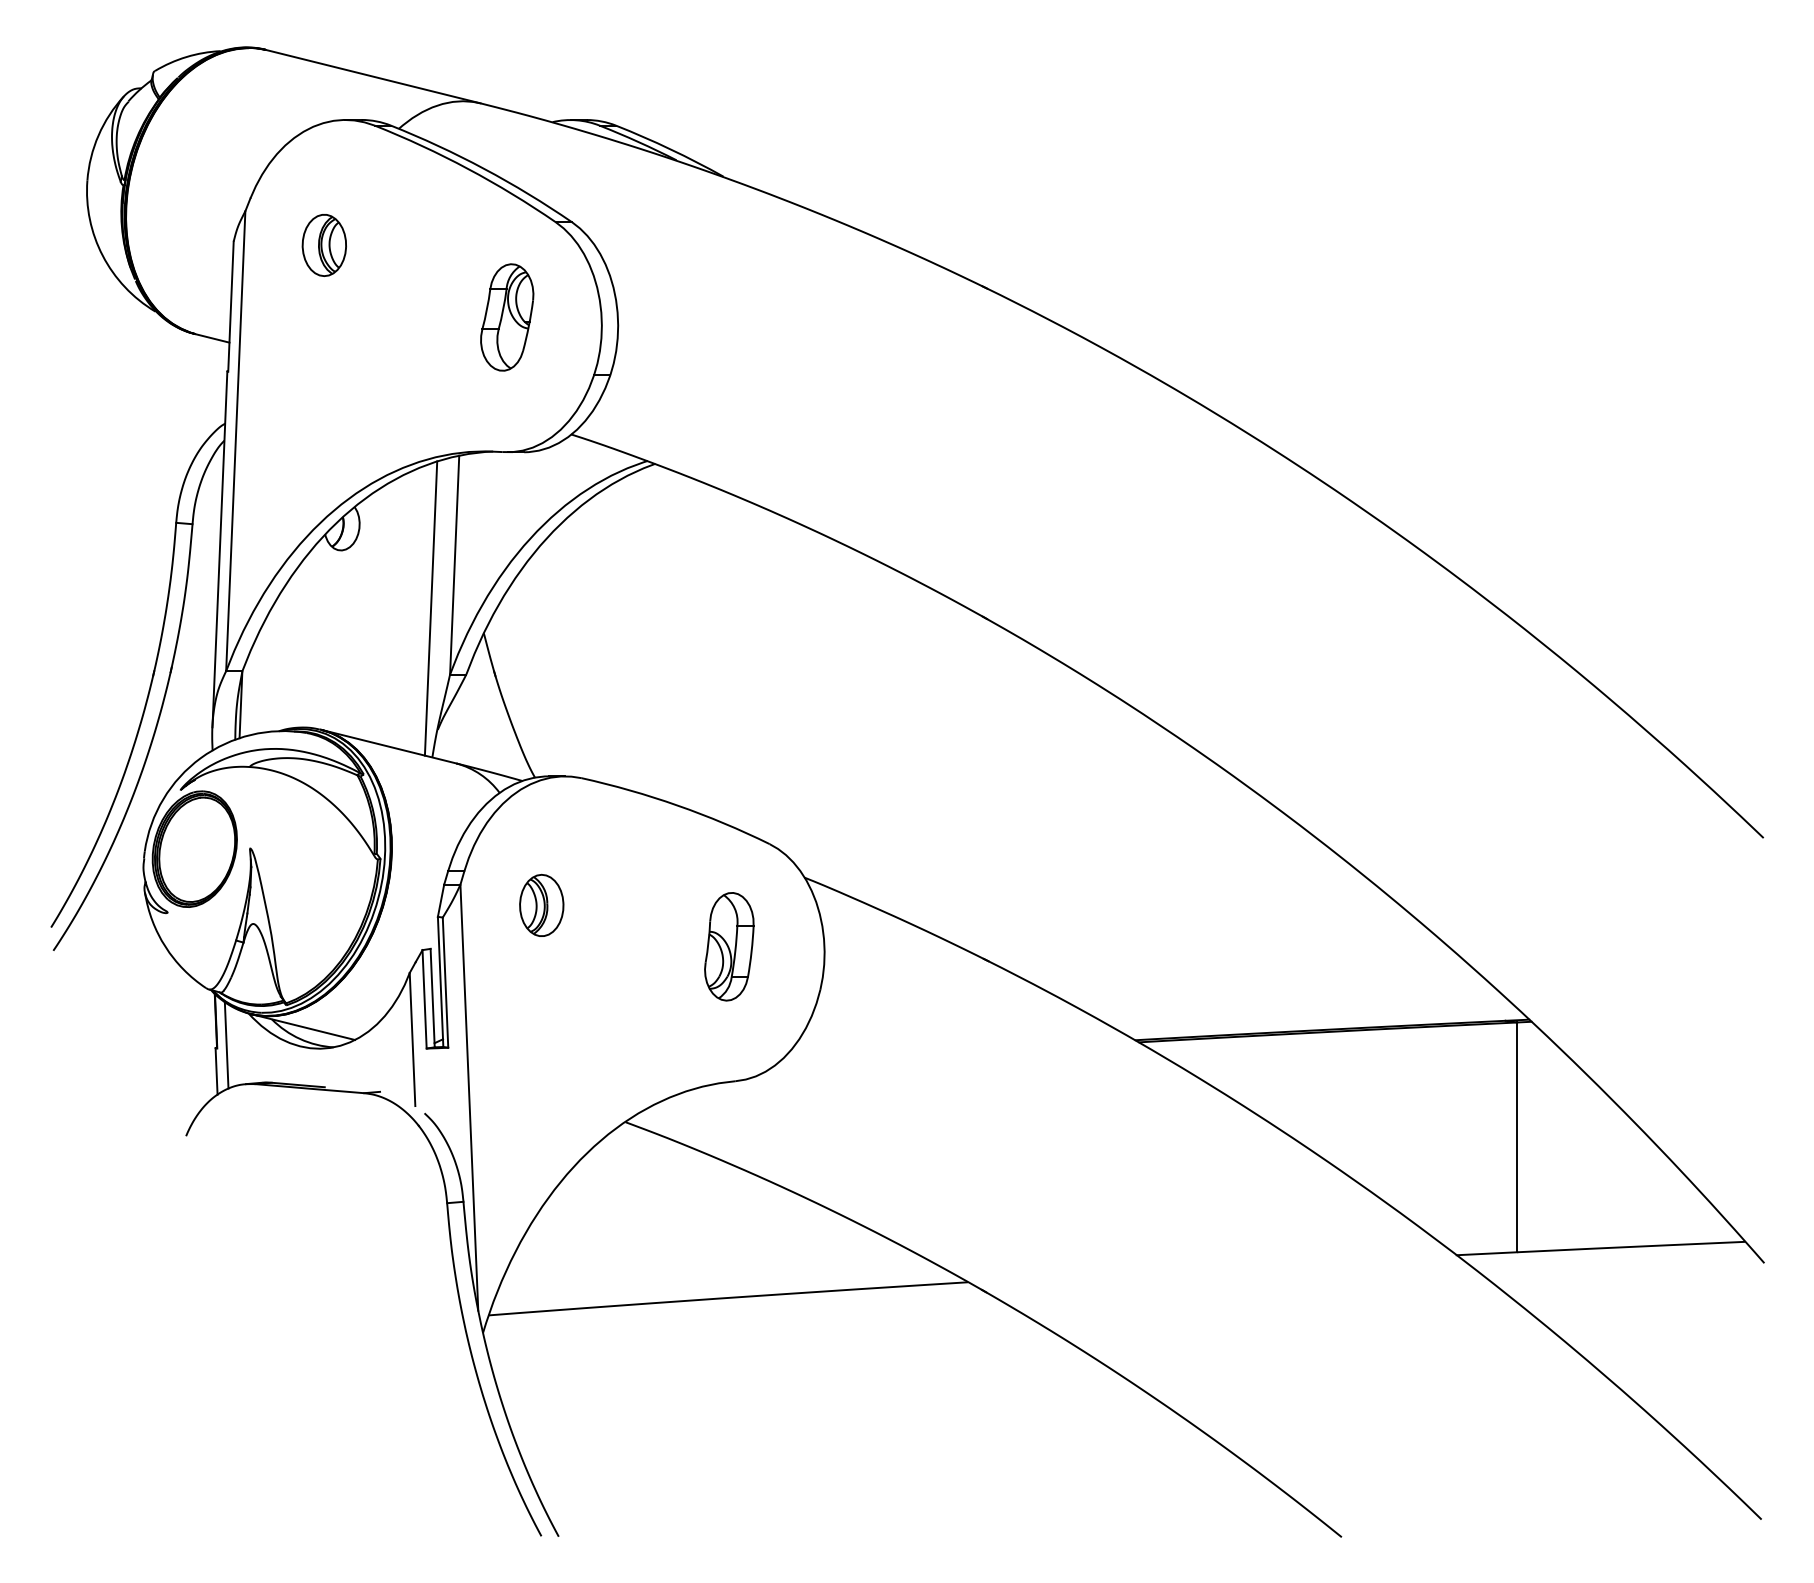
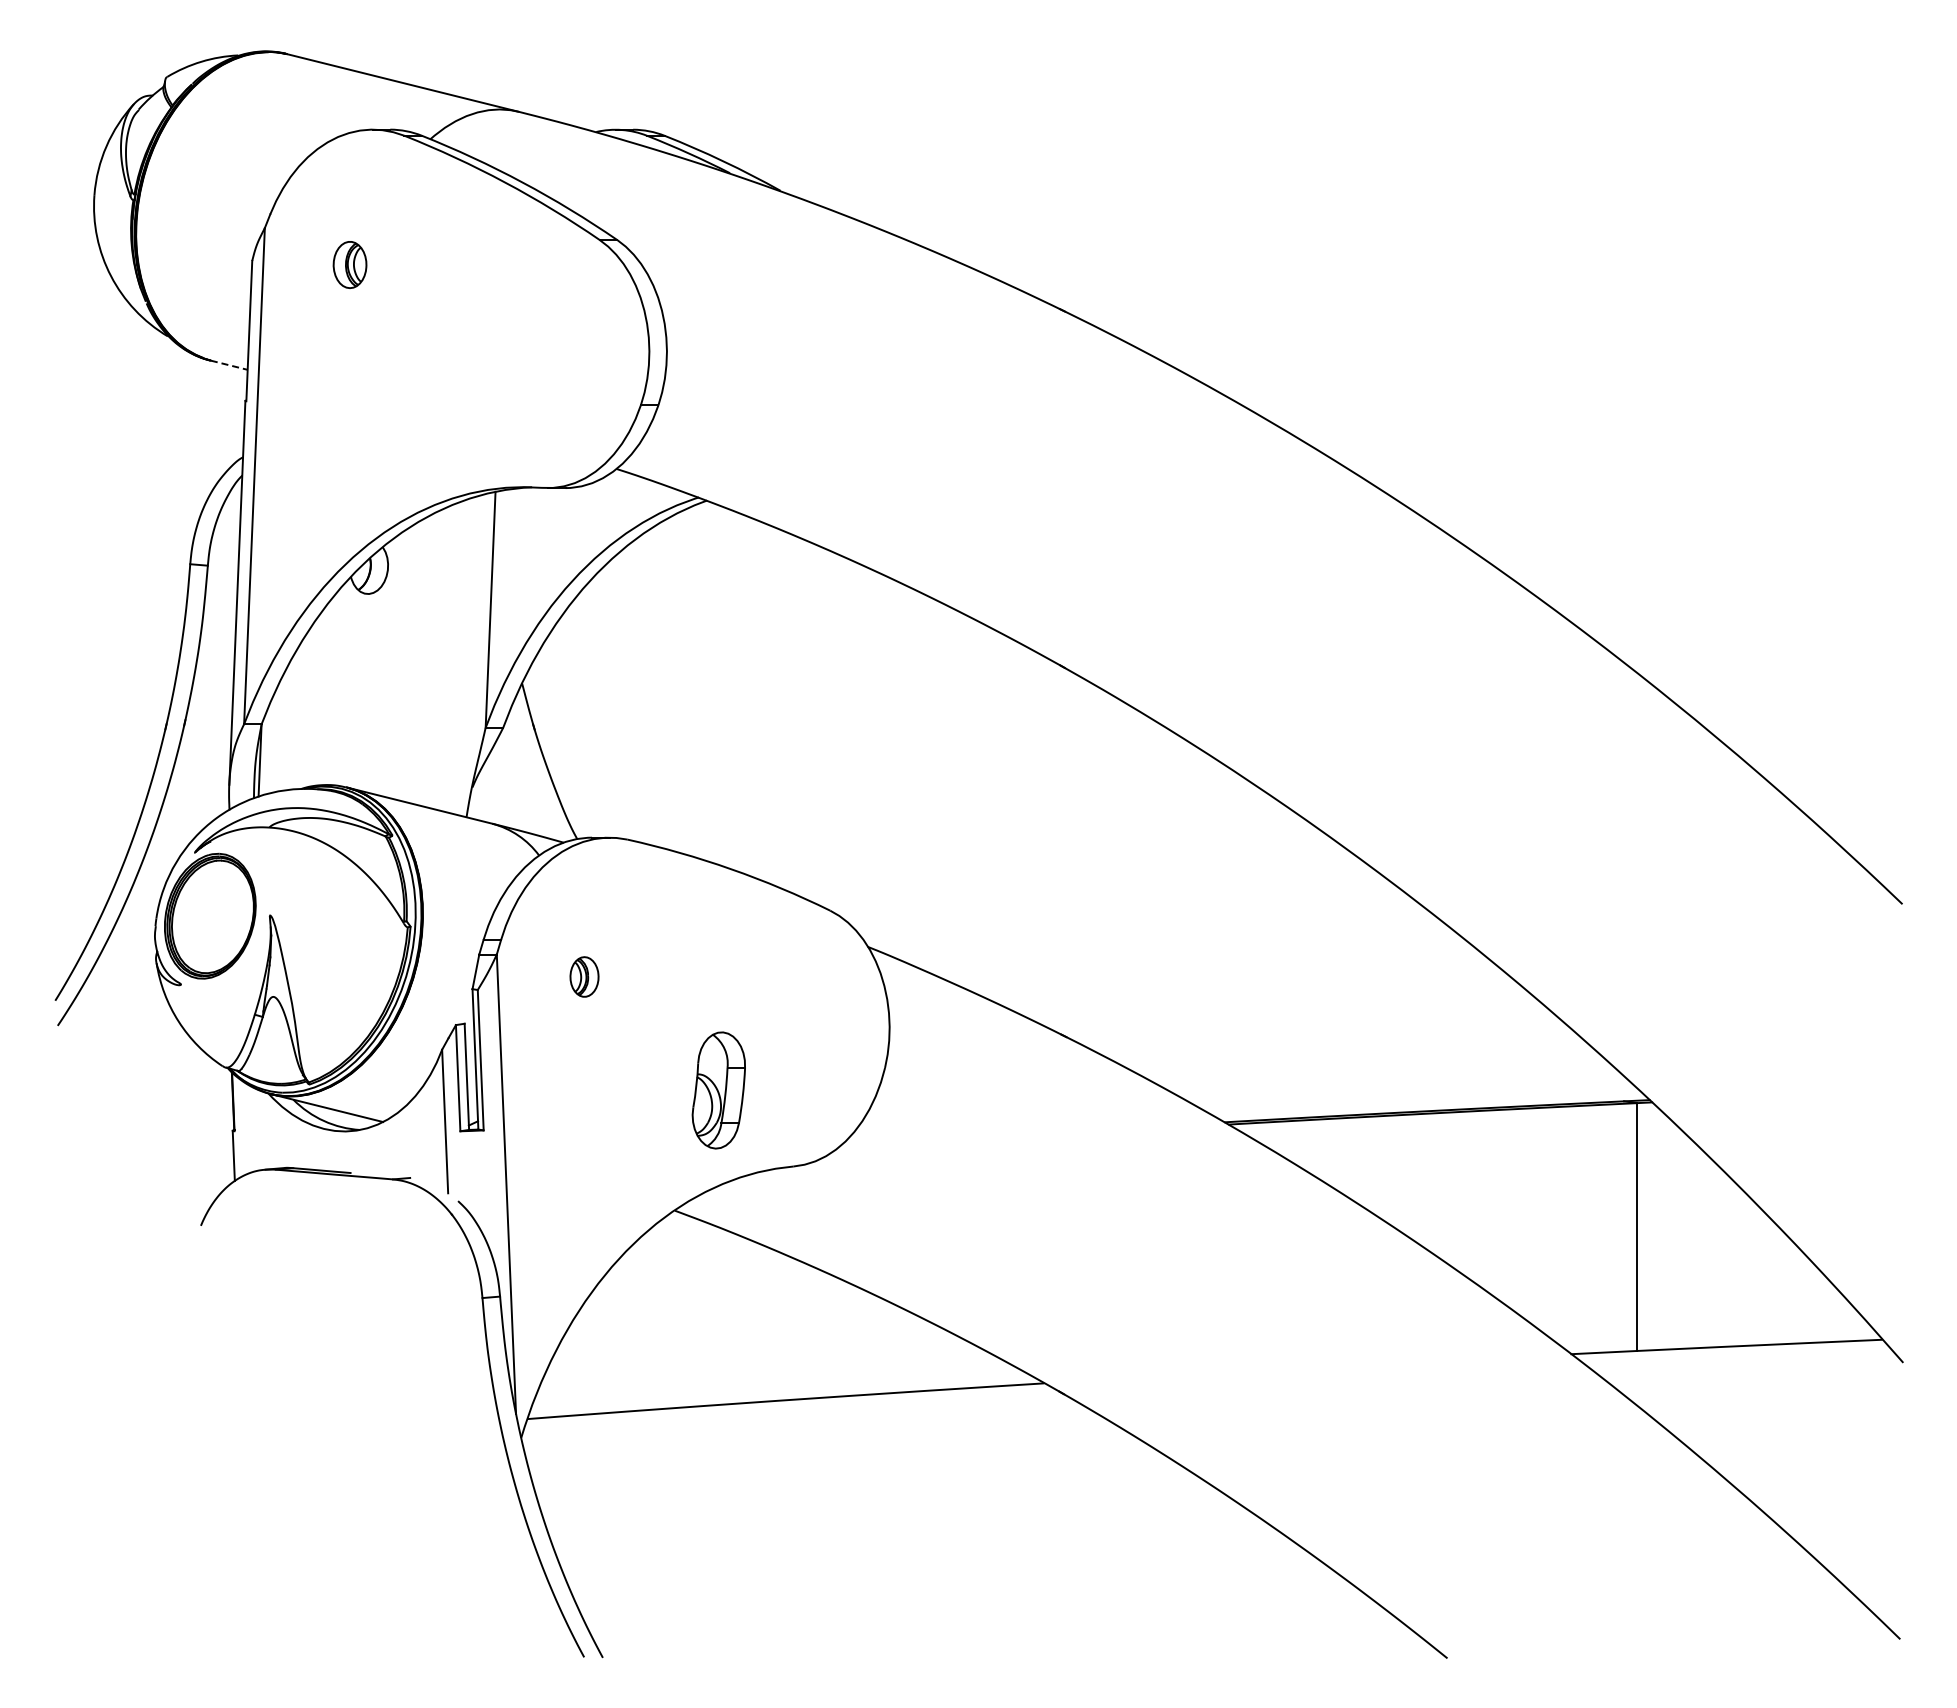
part: (323, 244) -> (349, 264), size x0.7
part: (507, 317) -> (547, 342), removed
line: (212, 338) -> (229, 365), solid -> dashed
line: (430, 608) -> (464, 656), removed
part: (541, 905) -> (584, 976), size x0.6
part: (728, 946) -> (718, 1090), moved
line: (226, 1045) -> (244, 1127), removed

